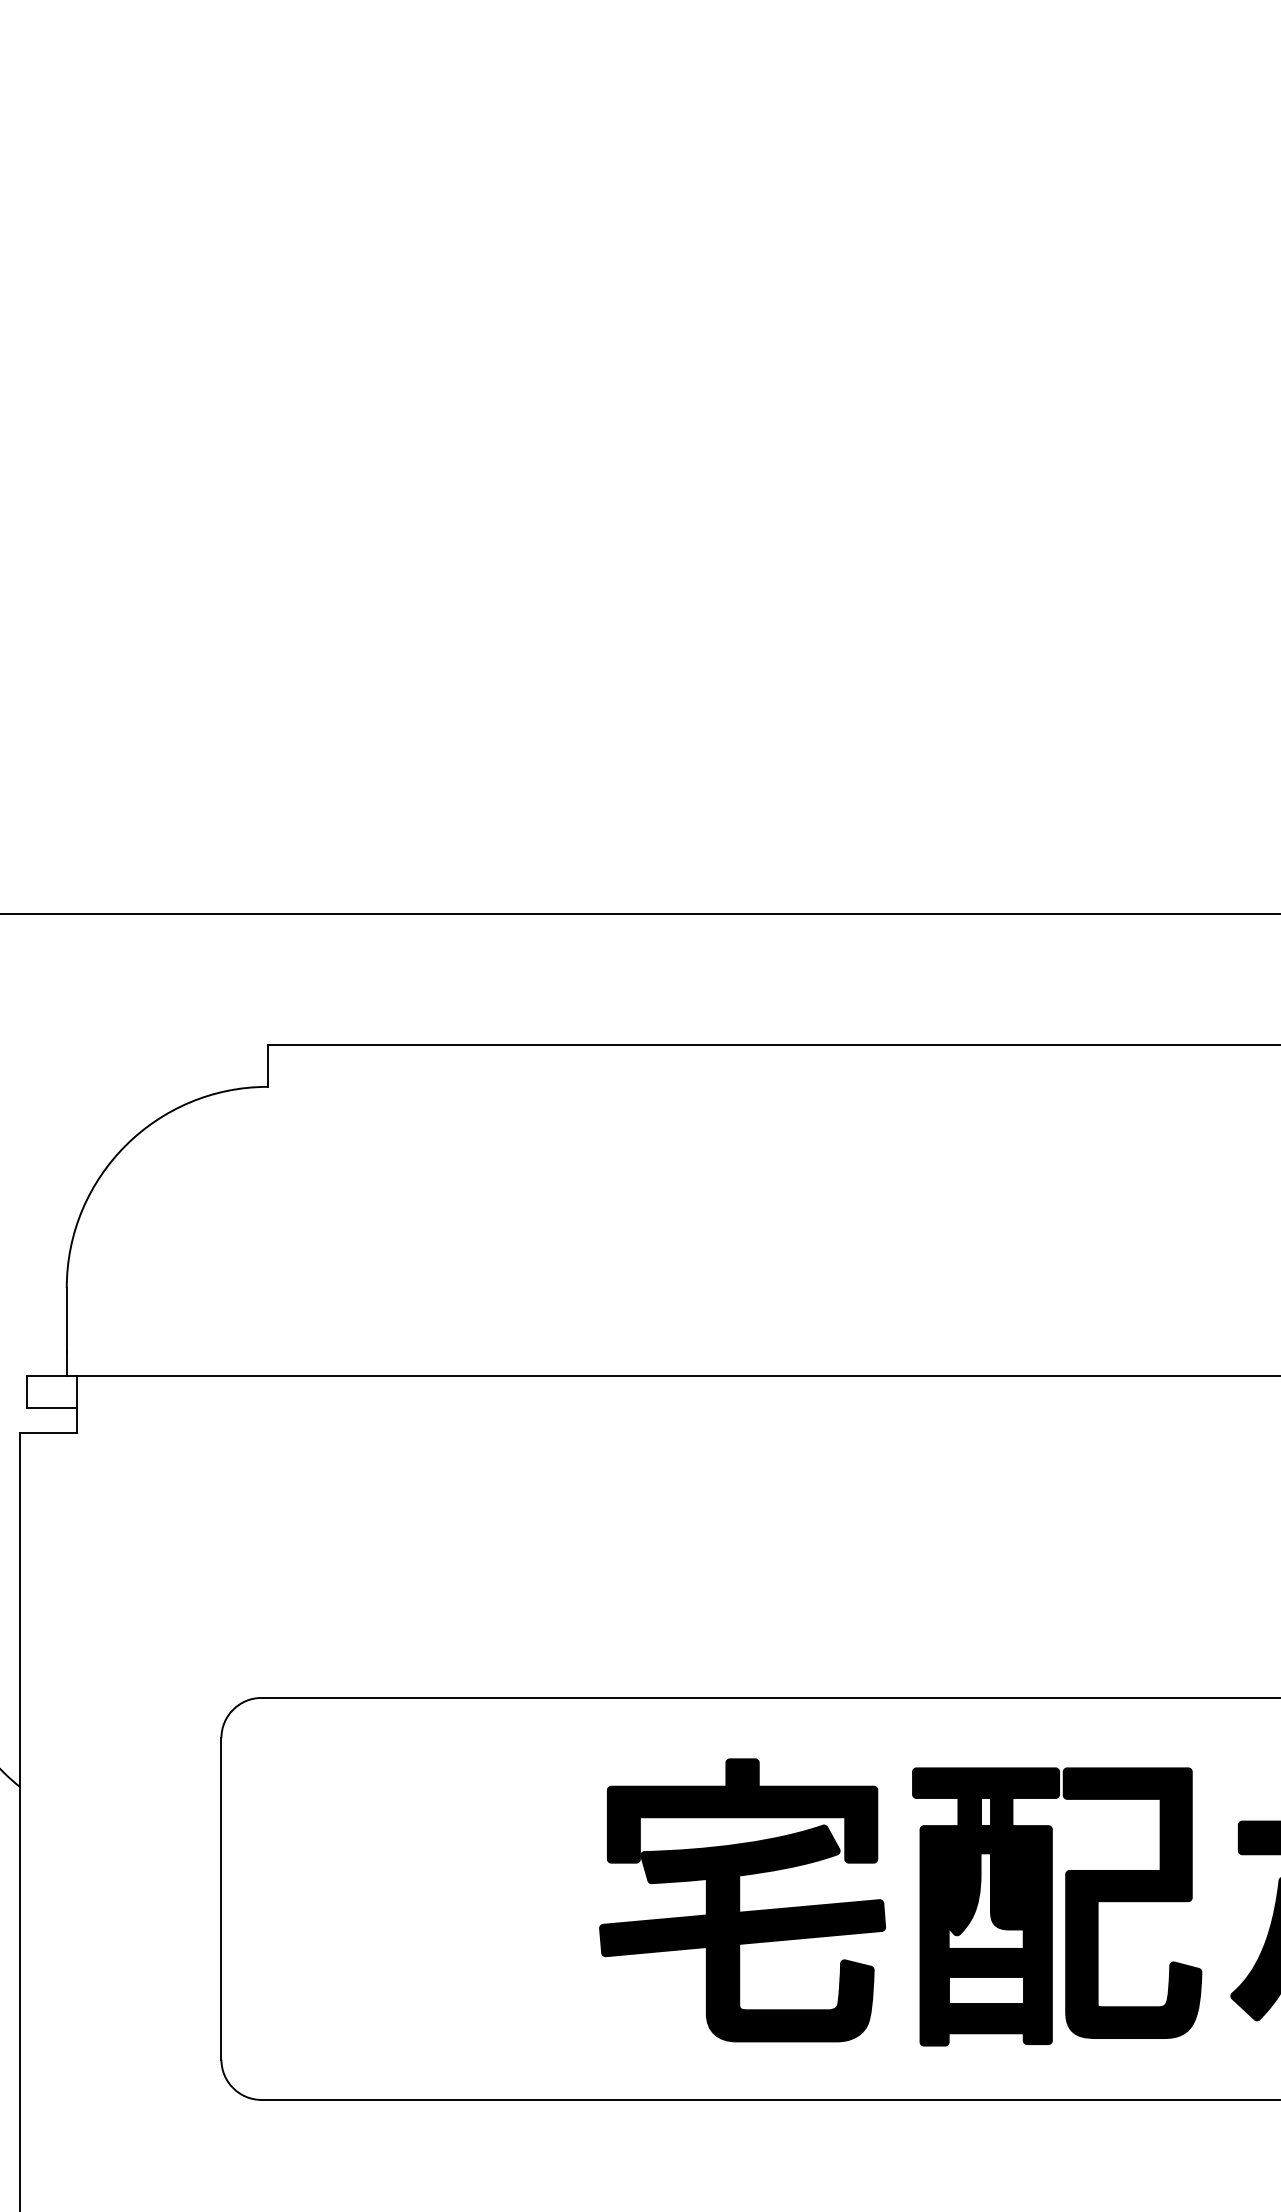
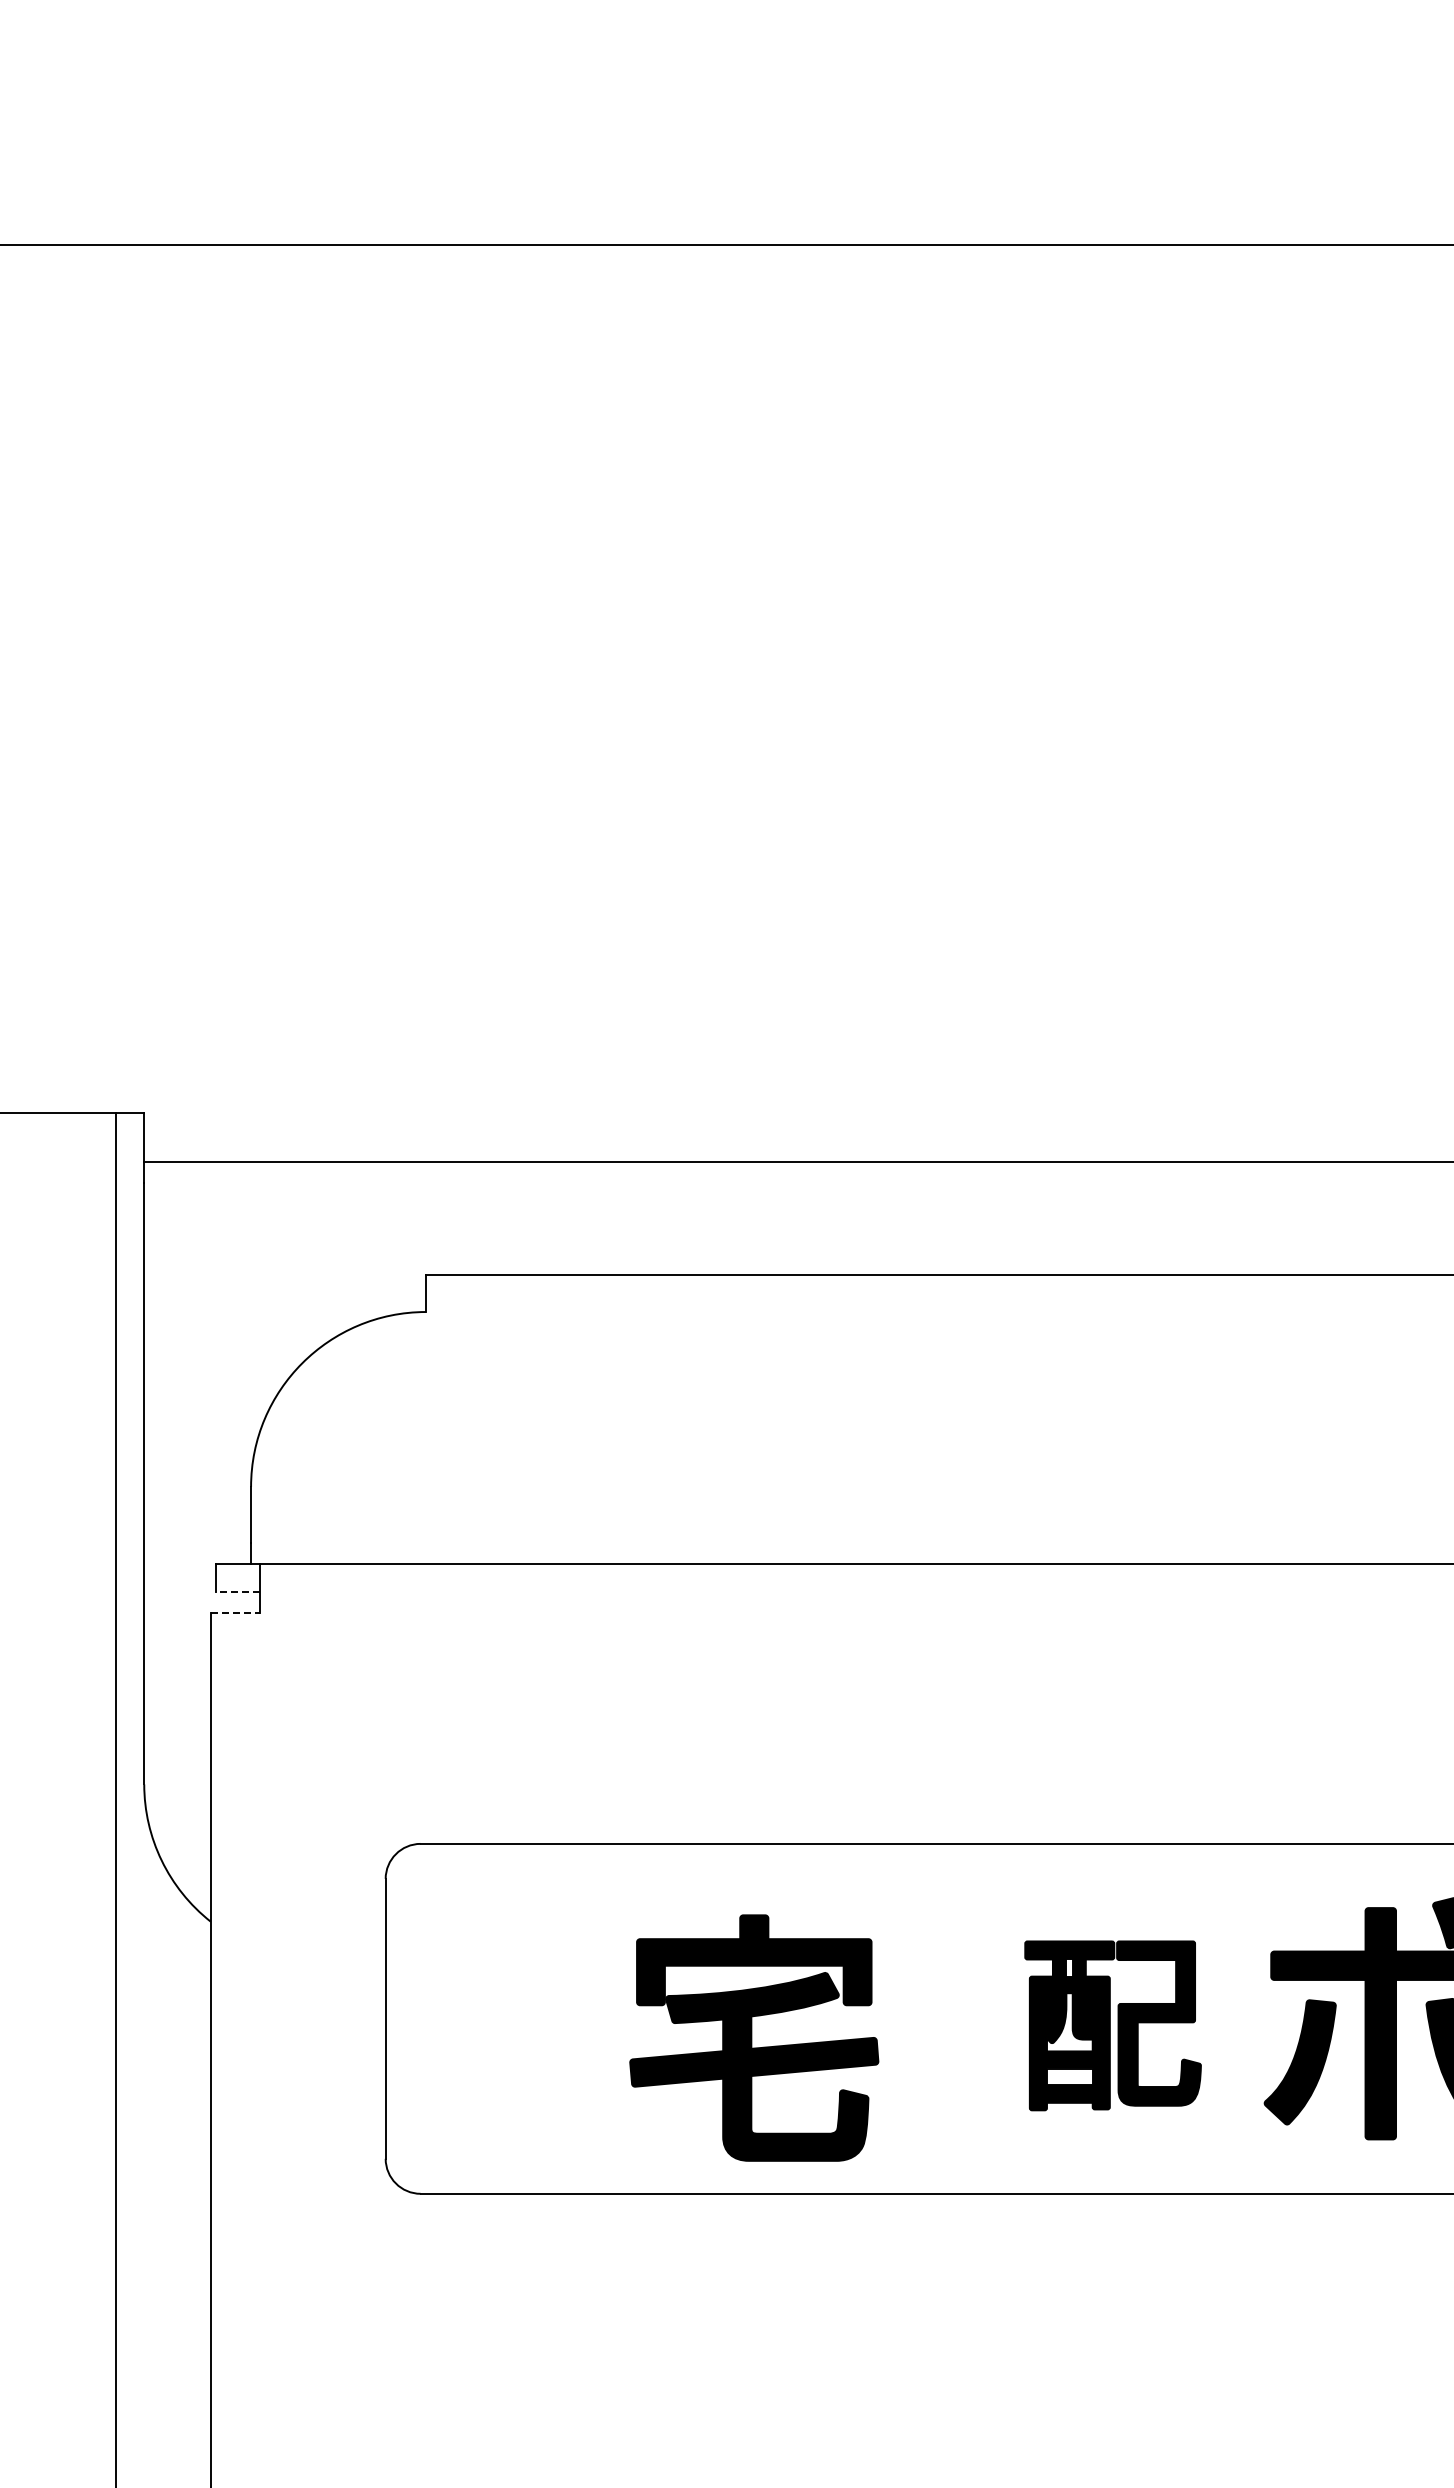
line: (51, 1407) -> (237, 1591), solid -> dashed
line: (48, 1432) -> (235, 1612), solid -> dashed
part: (742, 1899) -> (754, 2037), moved
part: (1056, 1906) -> (1112, 2025), size x0.7

